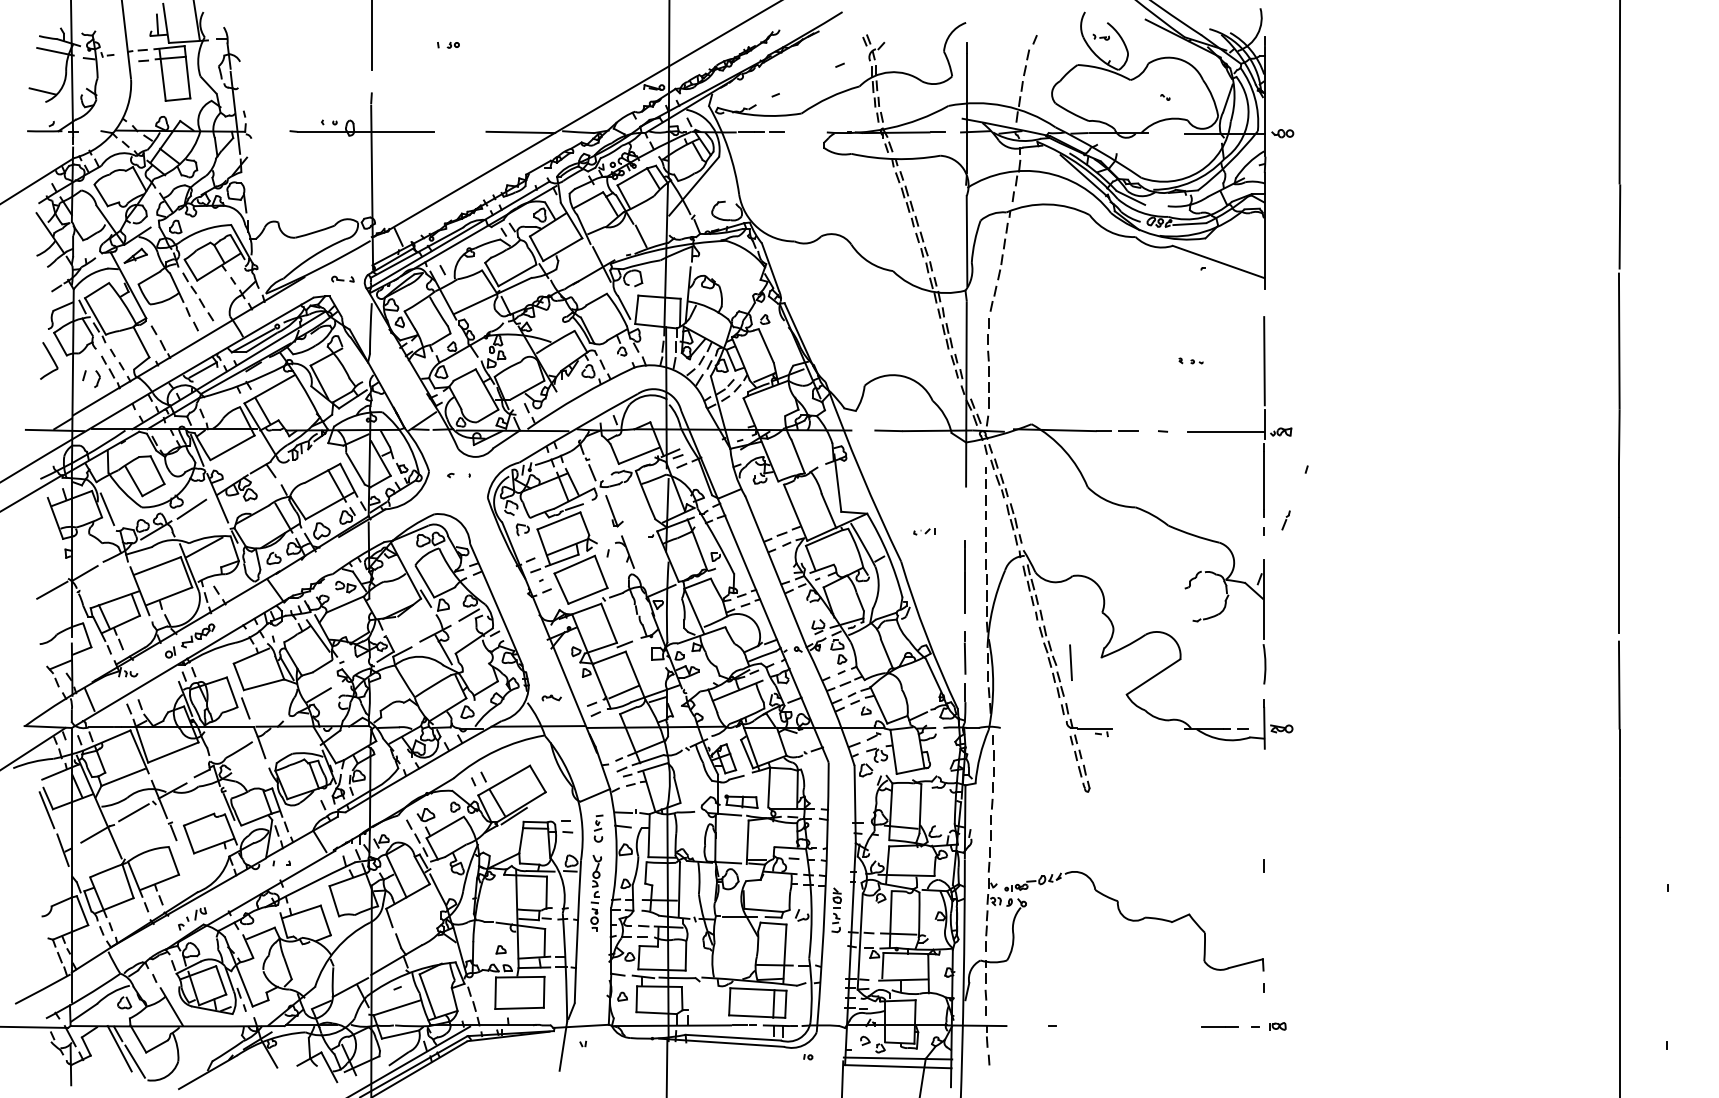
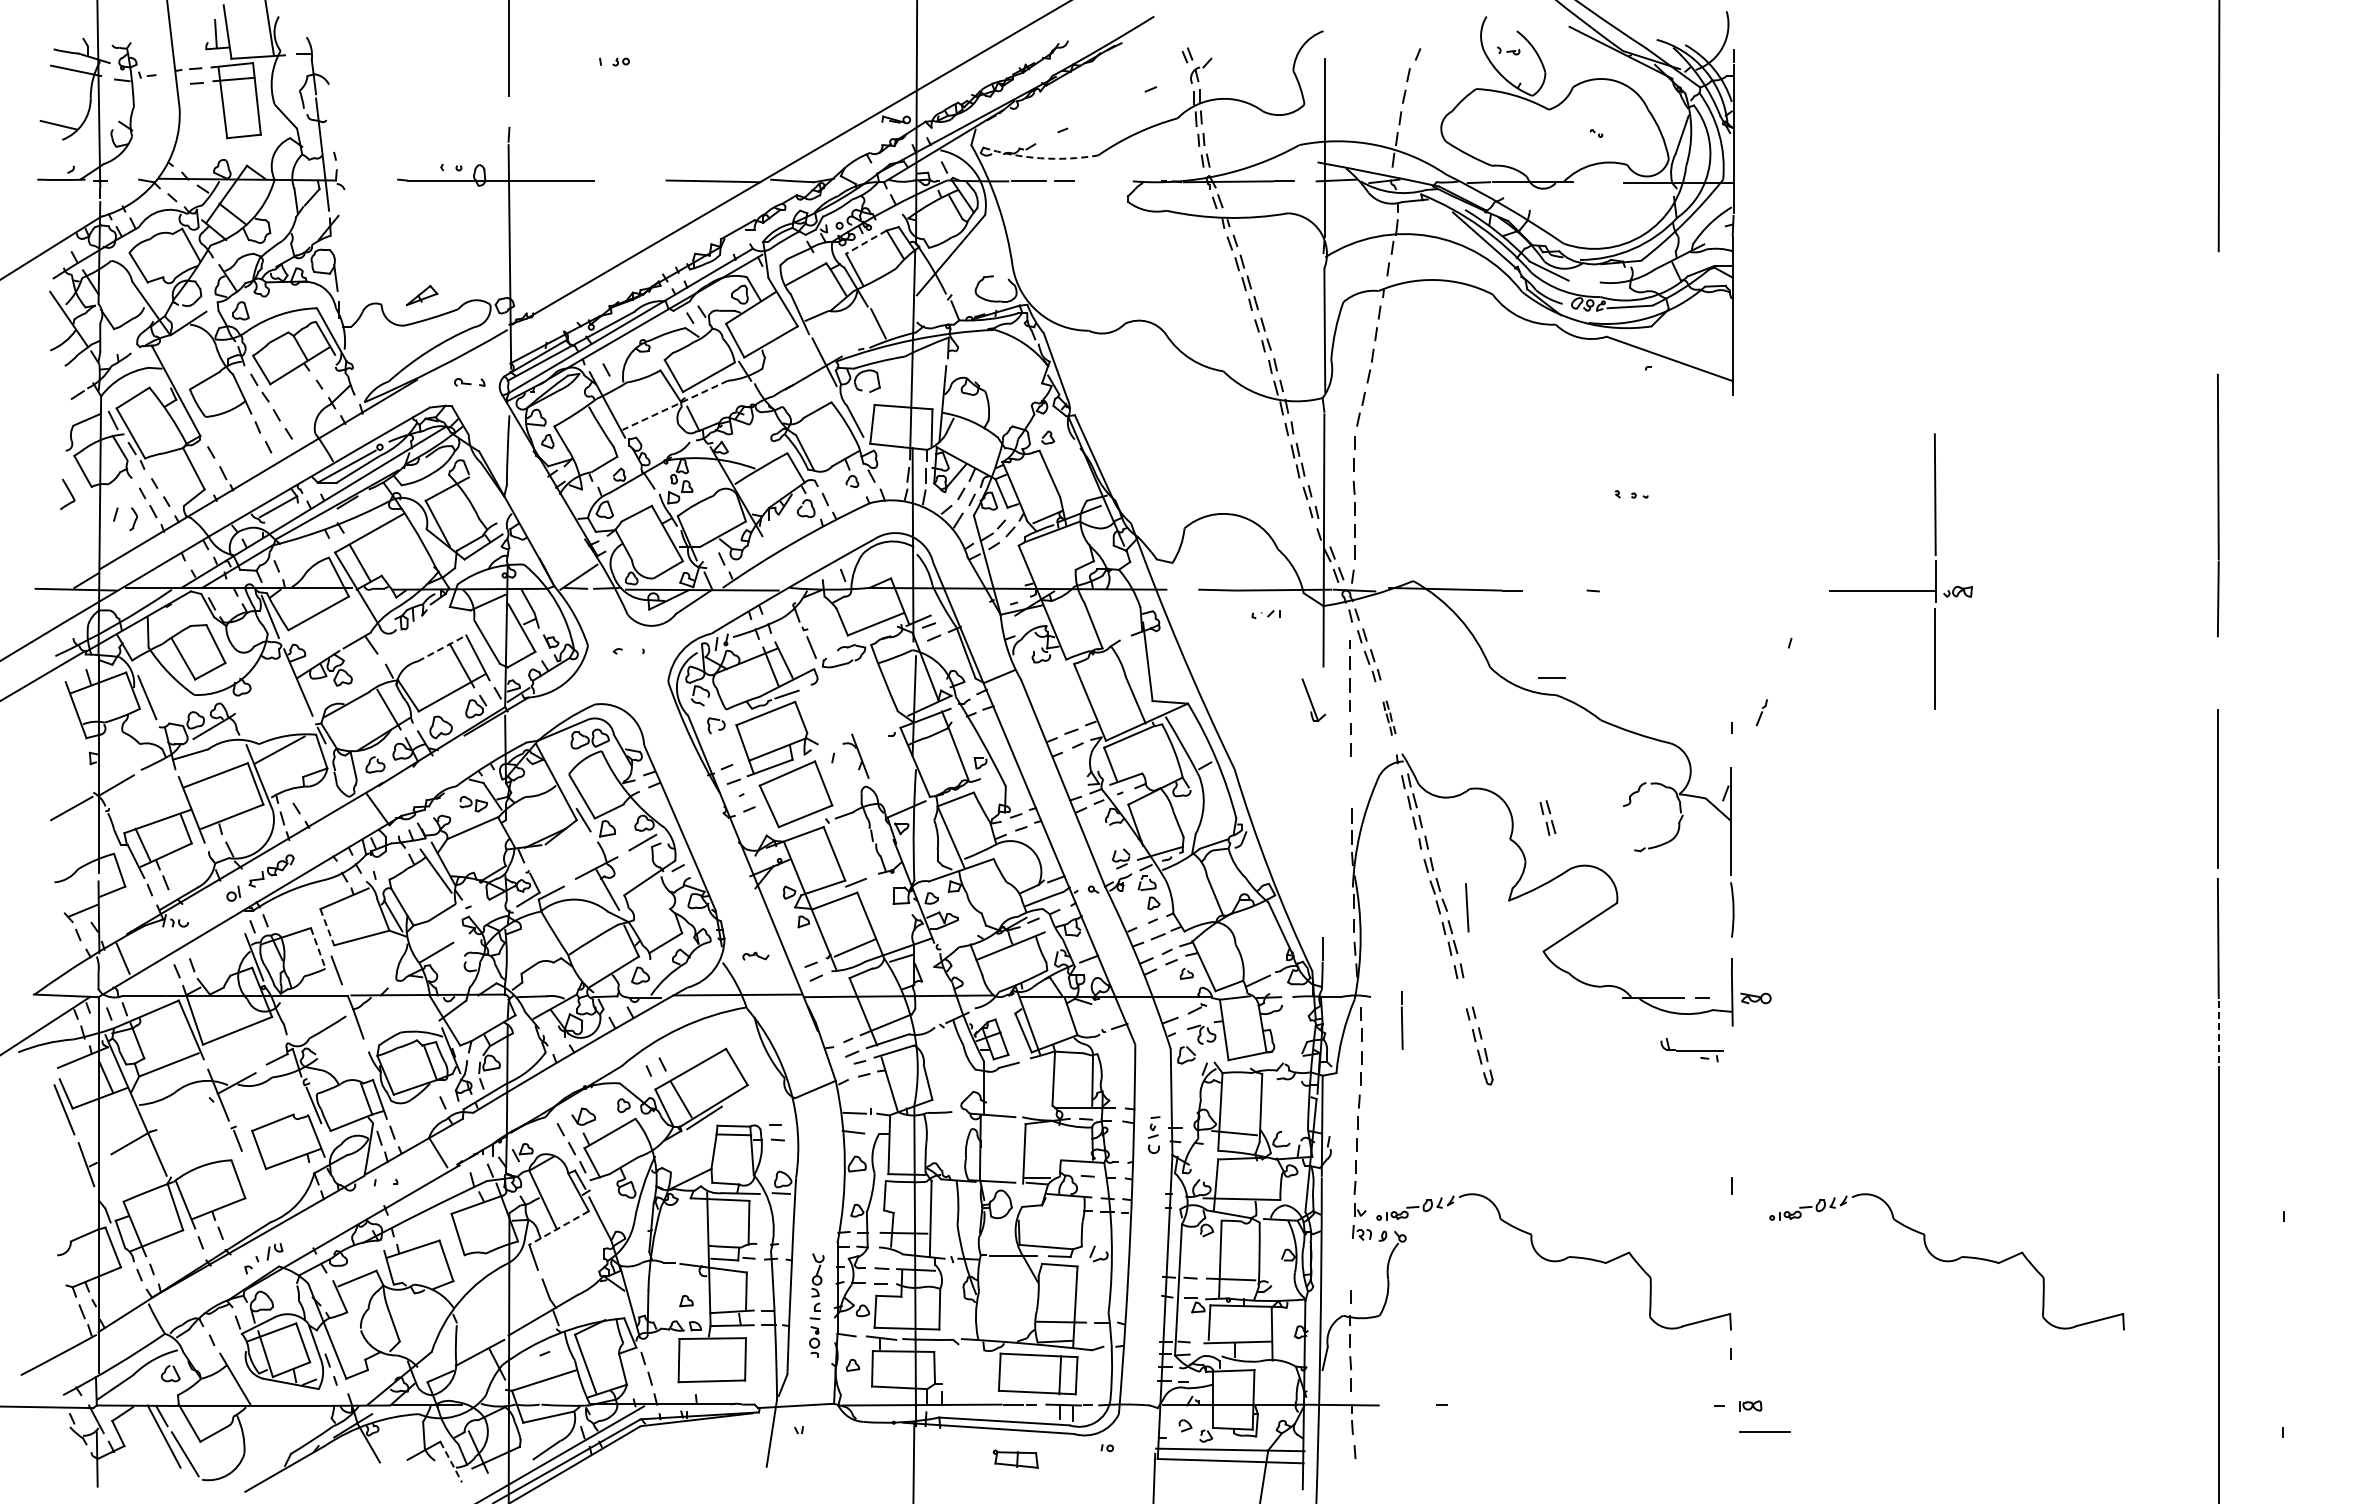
arc: (759, 115) -> (1040, 158), solid -> dashed
part: (1282, 133) -> (1757, 183), removed
line: (631, 177) -> (865, 242), solid -> dashed
line: (1619, 226) -> (2218, 310), removed
line: (398, 236) -> (545, 324), removed
part: (136, 255) -> (422, 295), moved
line: (492, 296) -> (674, 405), solid -> dashed
part: (49, 361) -> (67, 494), size x0.6
line: (1128, 431) -> (1551, 677), moved
part: (1239, 431) -> (1900, 590), moved
line: (322, 473) -> (442, 648), solid -> dashed
line: (1618, 490) -> (2217, 672), removed
line: (191, 509) -> (262, 697), removed
part: (614, 510) -> (1313, 699), moved
part: (1014, 523) -> (1389, 717), size x0.6
part: (923, 531) -> (1265, 614), moved
line: (986, 569) -> (1351, 779), removed
line: (965, 577) -> (1322, 790), removed
part: (1129, 596) -> (1547, 817), added
line: (964, 653) -> (1401, 1020), moved
line: (239, 677) -> (327, 927), solid -> dashed
line: (232, 692) -> (318, 948), solid -> dashed
part: (1088, 728) -> (1691, 1050), moved
line: (1619, 753) -> (2218, 1032), solid -> dashed
part: (741, 801) -> (1015, 1458), moved
line: (133, 812) -> (183, 1112), removed
part: (598, 828) -> (1153, 1134), moved
part: (595, 893) -> (816, 1305), moved
line: (407, 896) -> (558, 1228), solid -> dashed
part: (836, 909) -> (1146, 1246), removed
line: (986, 920) -> (1351, 1261), removed
part: (1420, 920) -> (1946, 1261), added
line: (1219, 1026) -> (1764, 1431), moved
line: (329, 1067) -> (451, 1462), solid -> dashed

